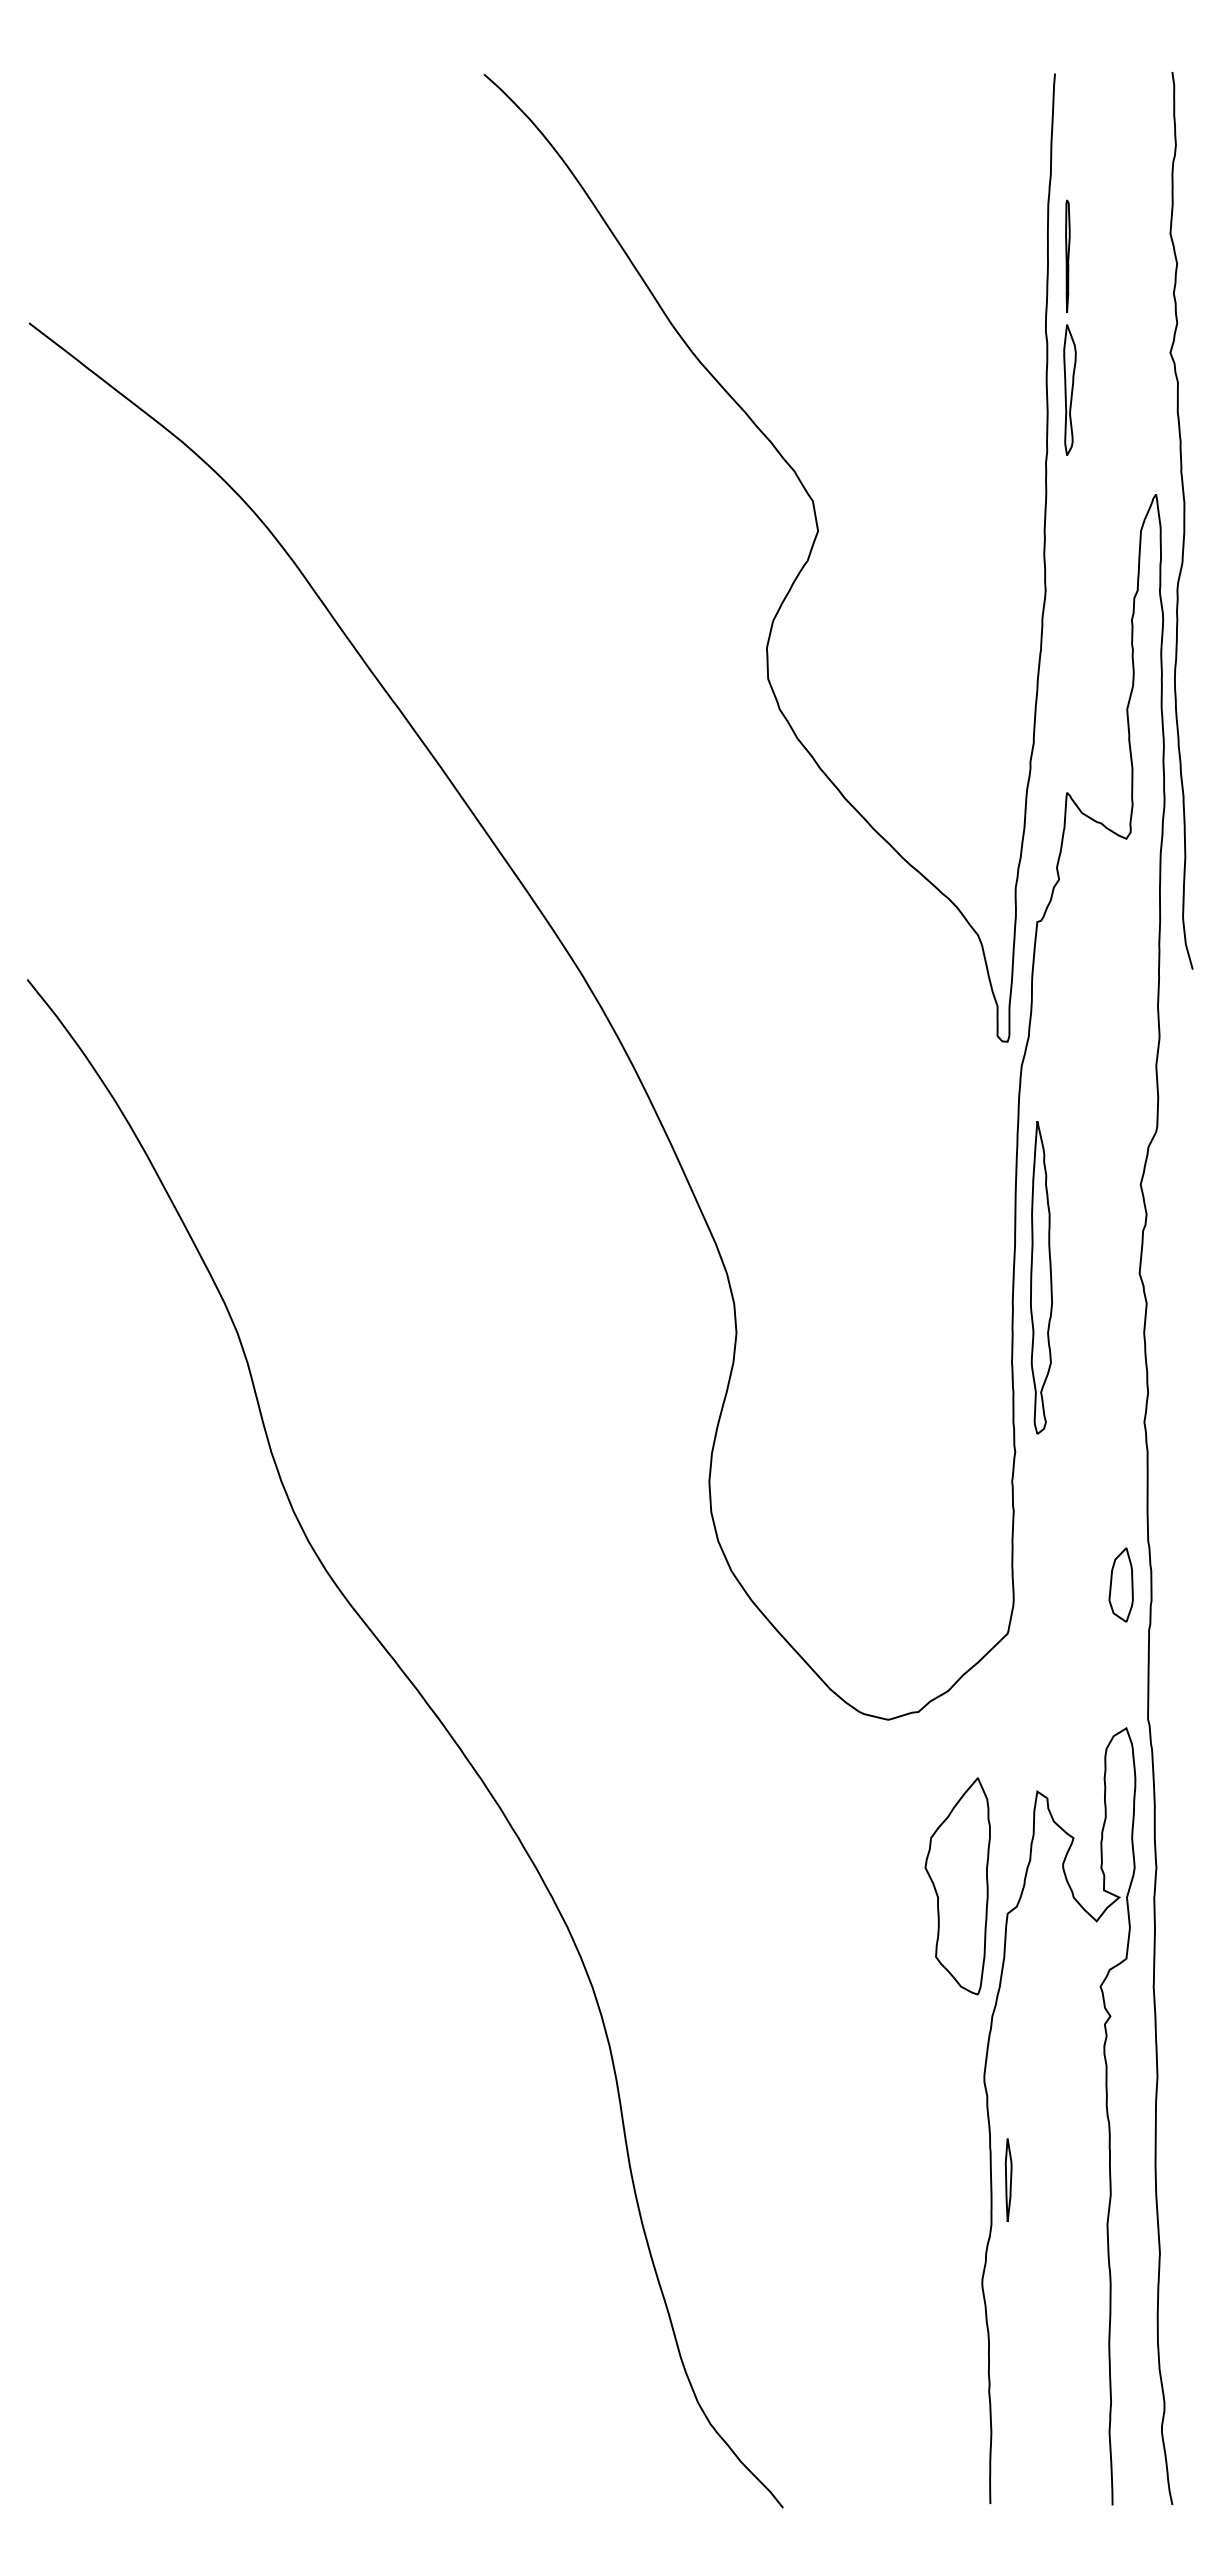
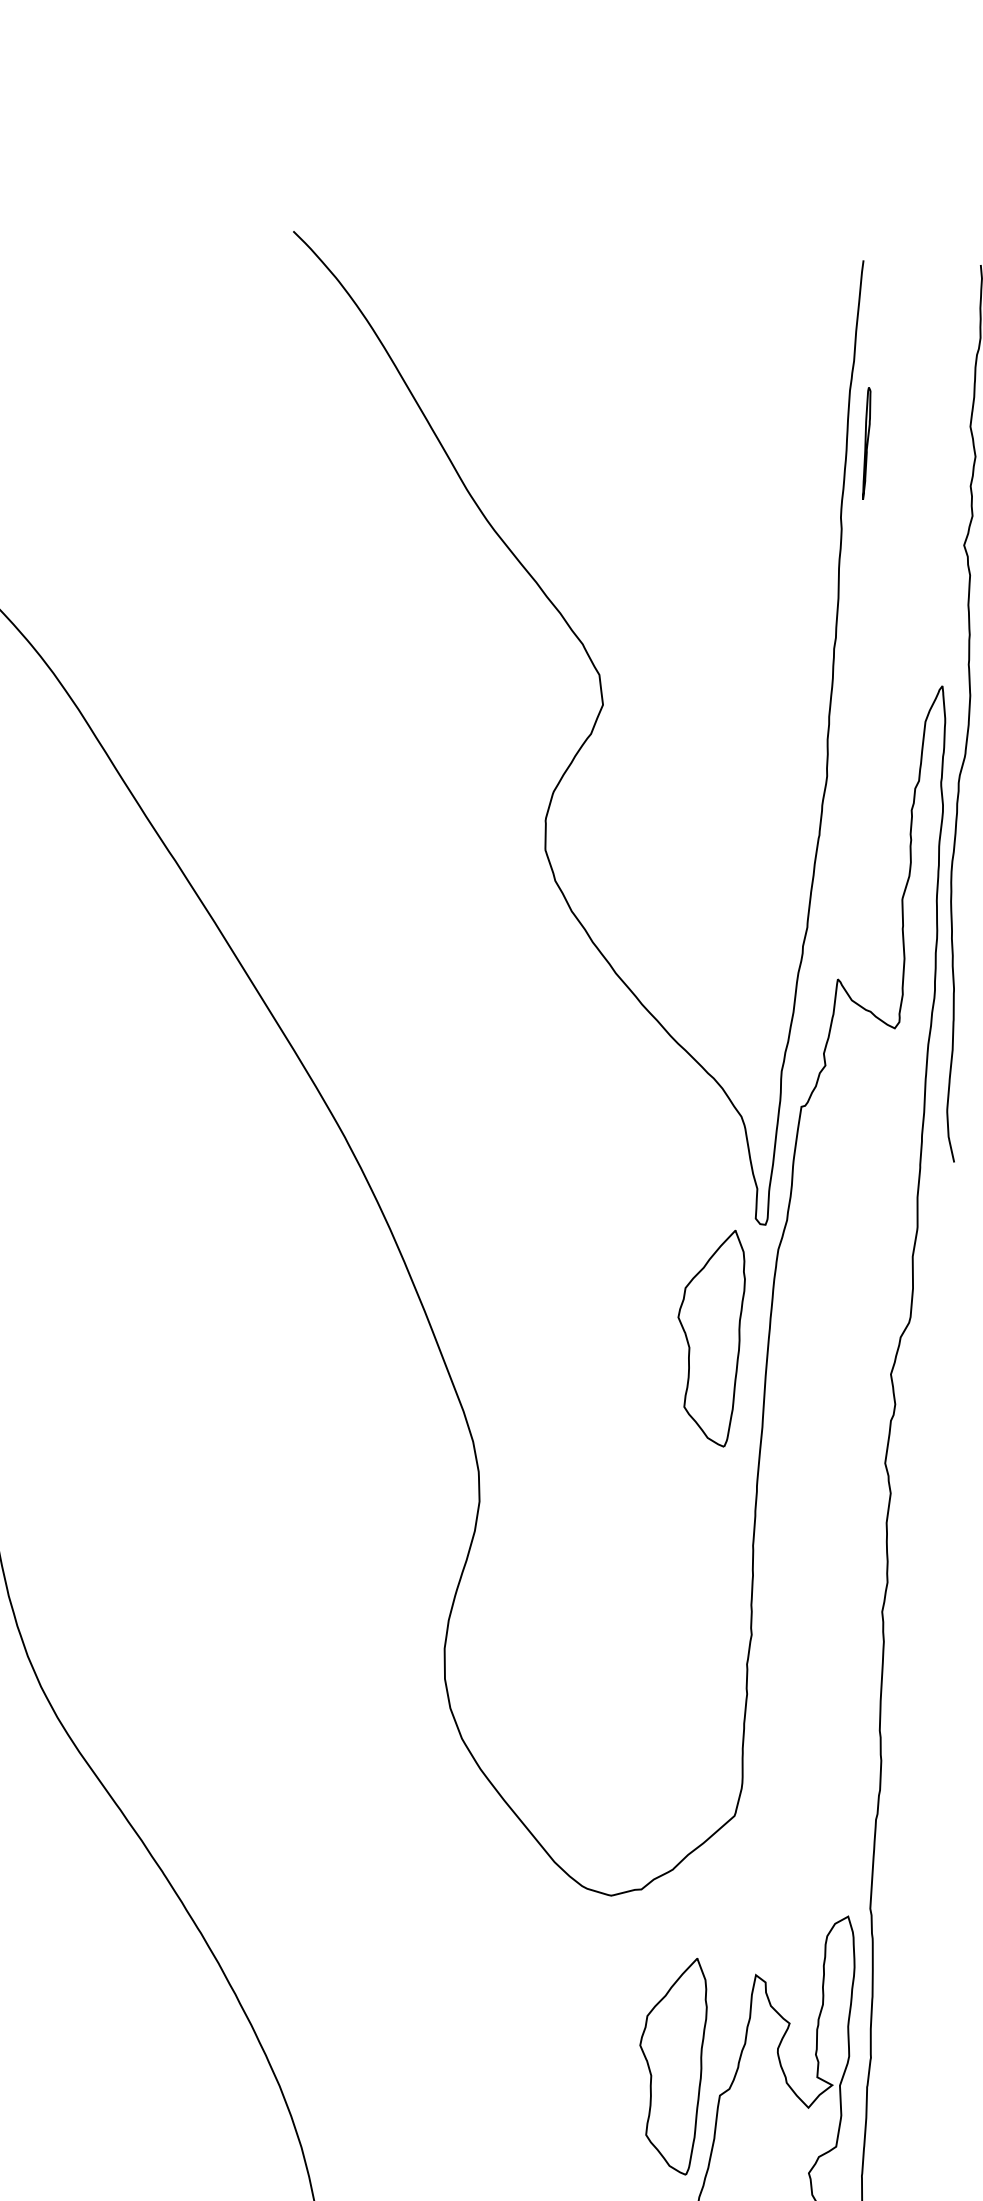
part: (1069, 389) -> (861, 576), removed
part: (957, 1157) -> (709, 1337), added
part: (1041, 1277) -> (787, 1462), removed
part: (1120, 1584) -> (849, 1772), removed

